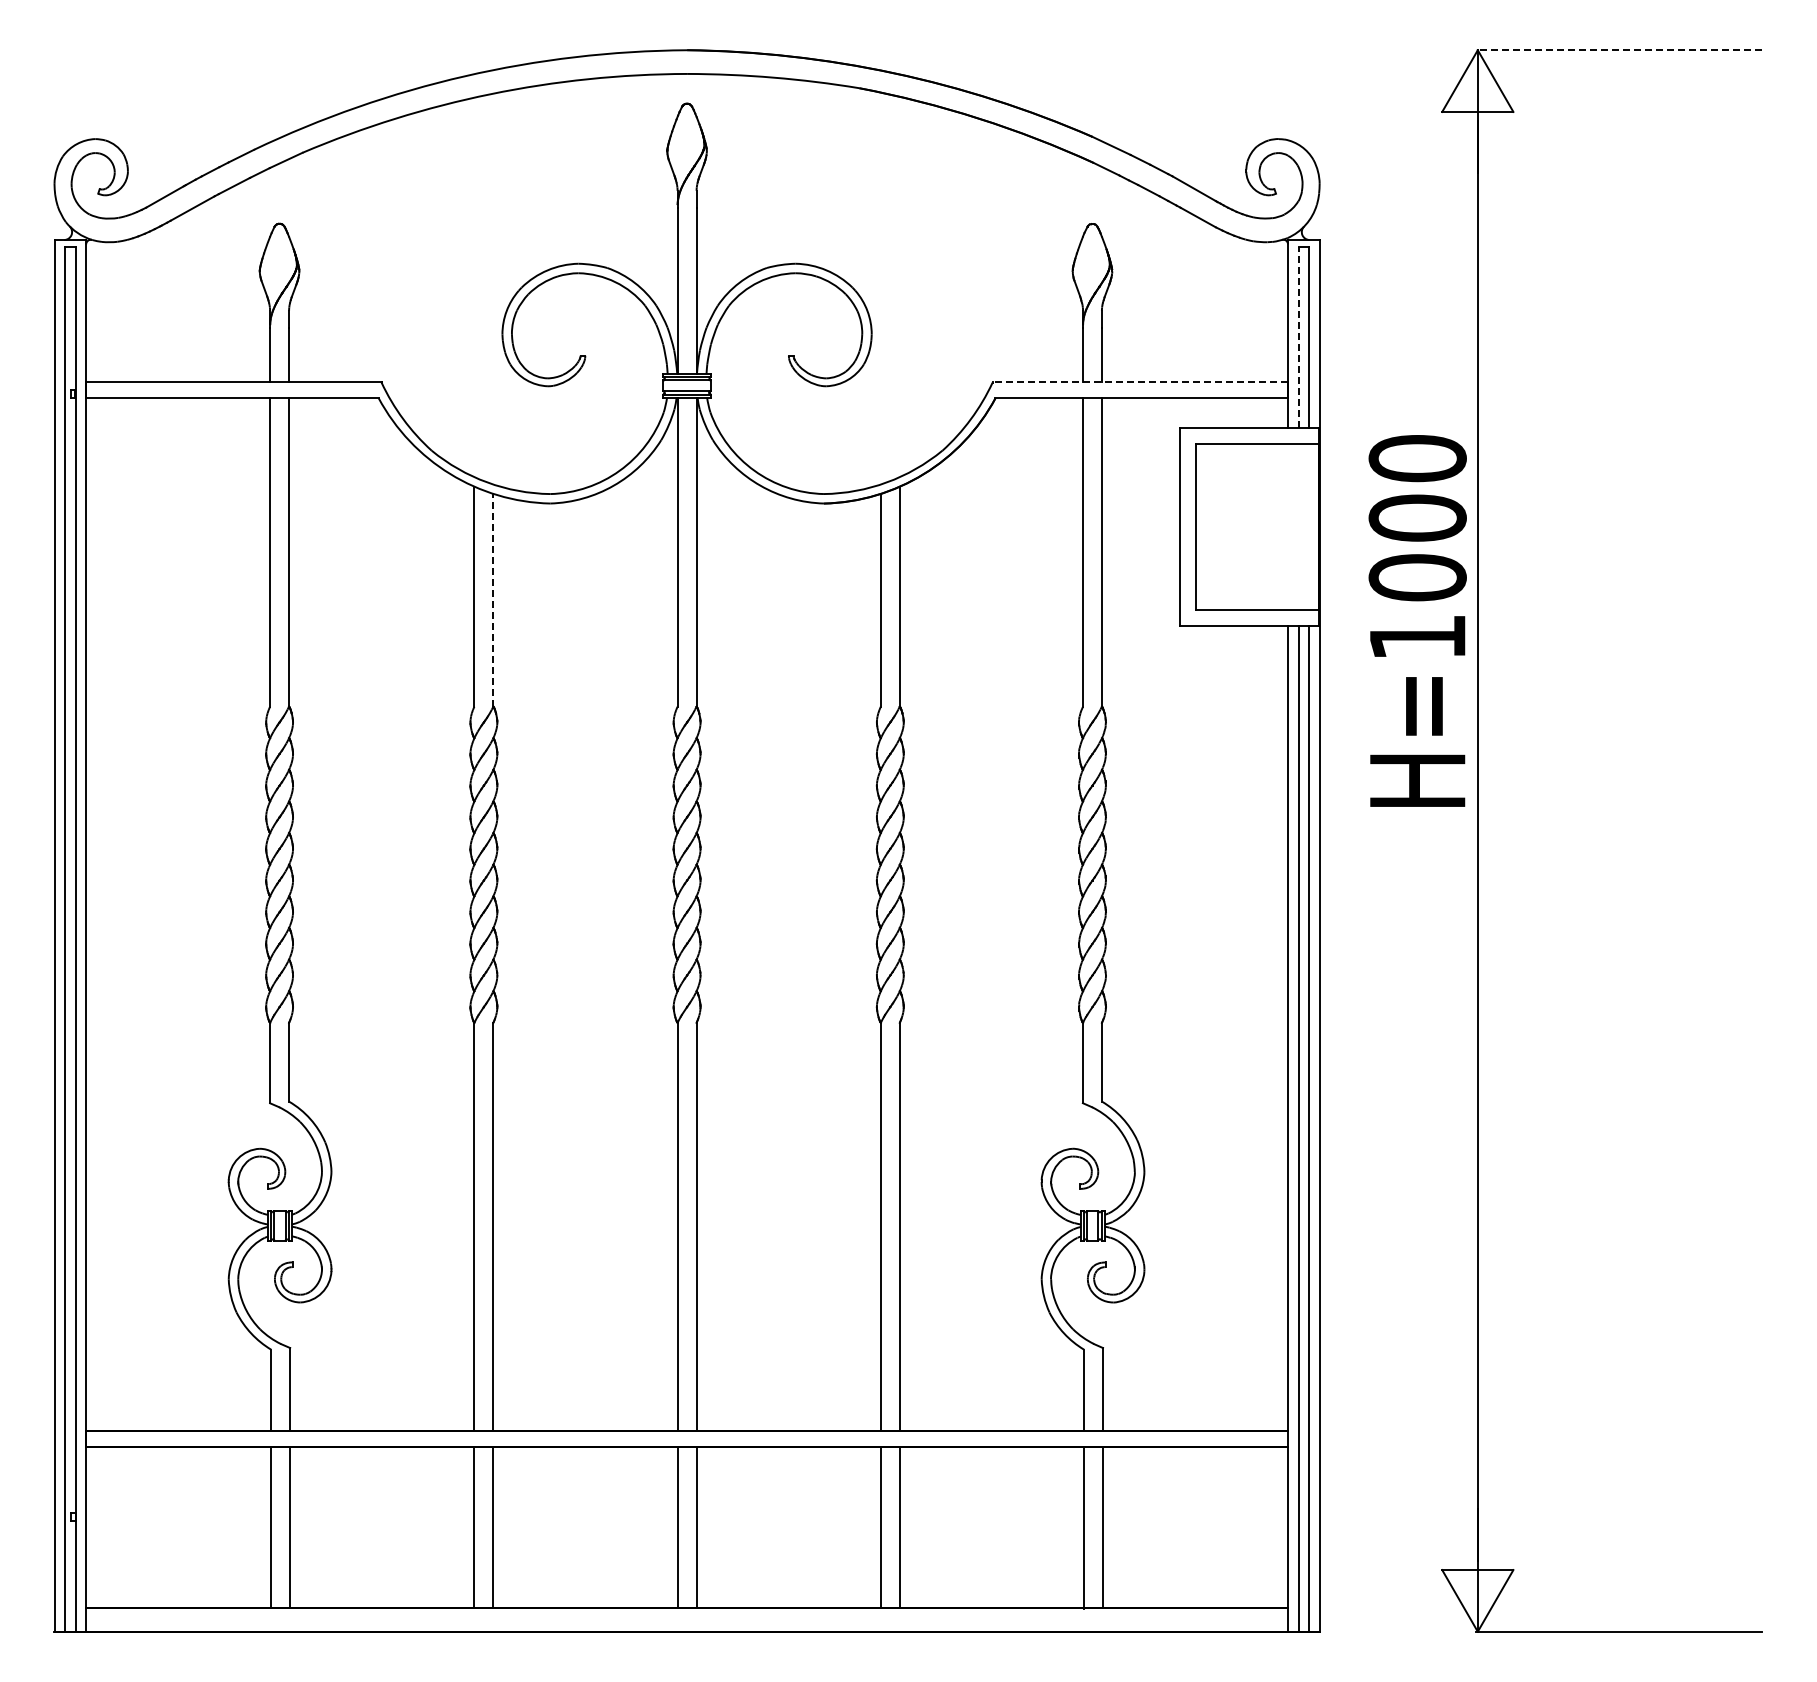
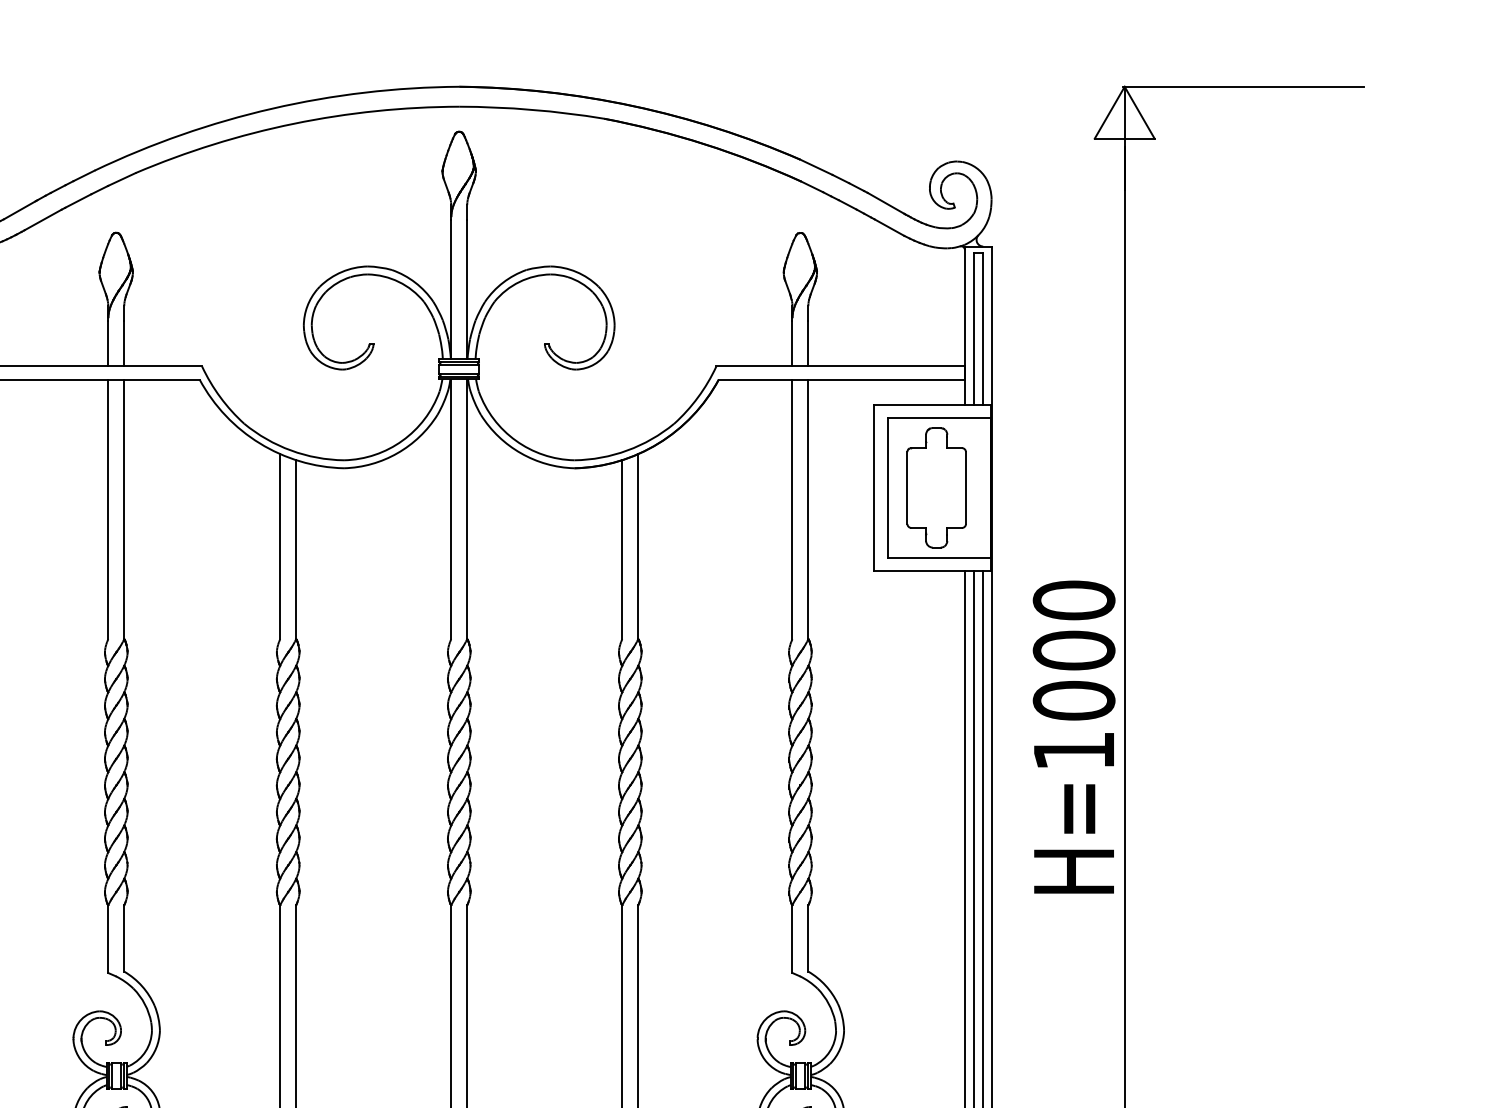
line: (1618, 50) -> (1243, 87), dashed -> solid
line: (1298, 337) -> (973, 328), dashed -> solid
line: (1140, 382) -> (840, 366), dashed -> solid
part: (1254, 526) -> (936, 487), added
line: (493, 599) -> (296, 549), dashed -> solid
text: (1417, 620) -> (1073, 736), moved

